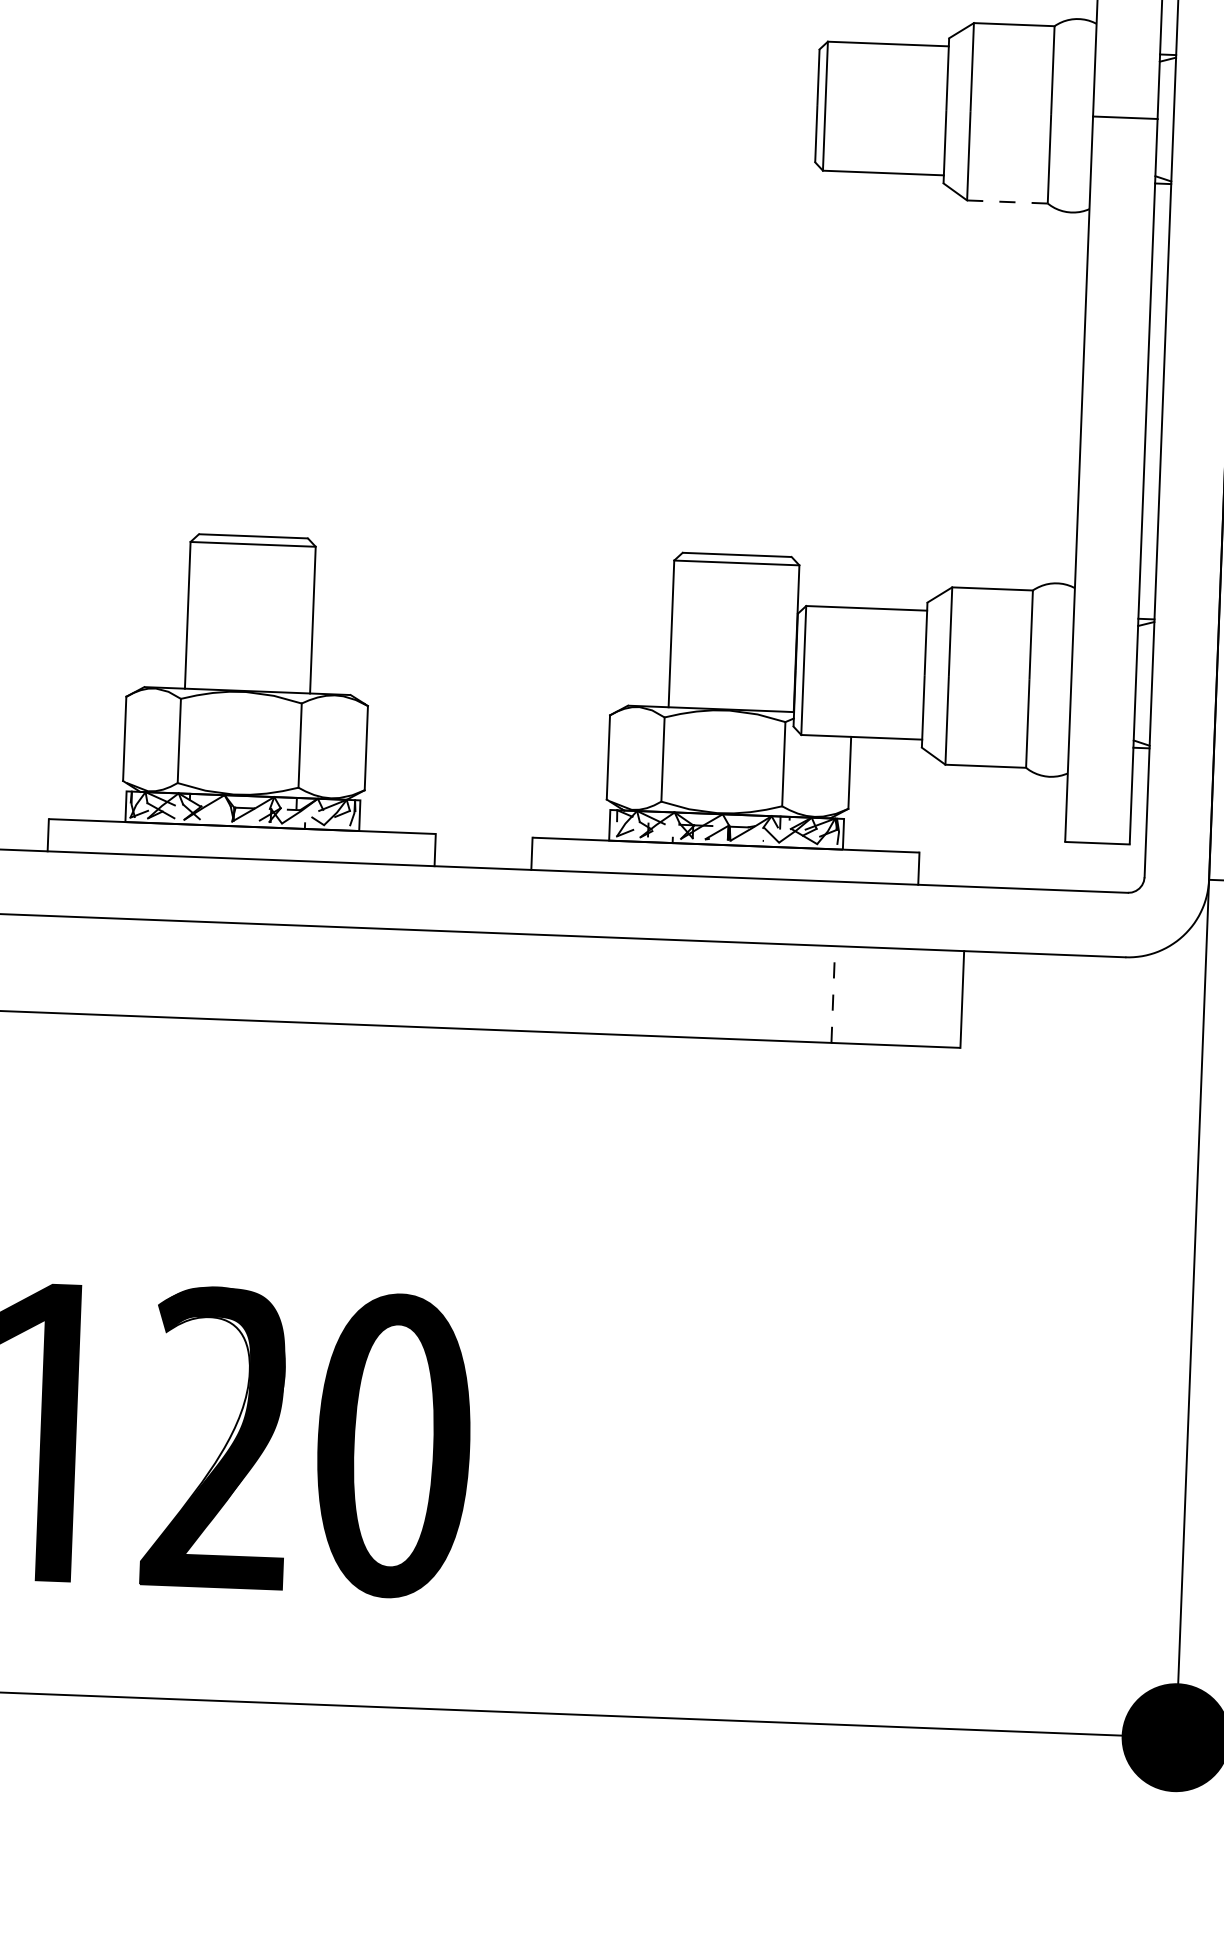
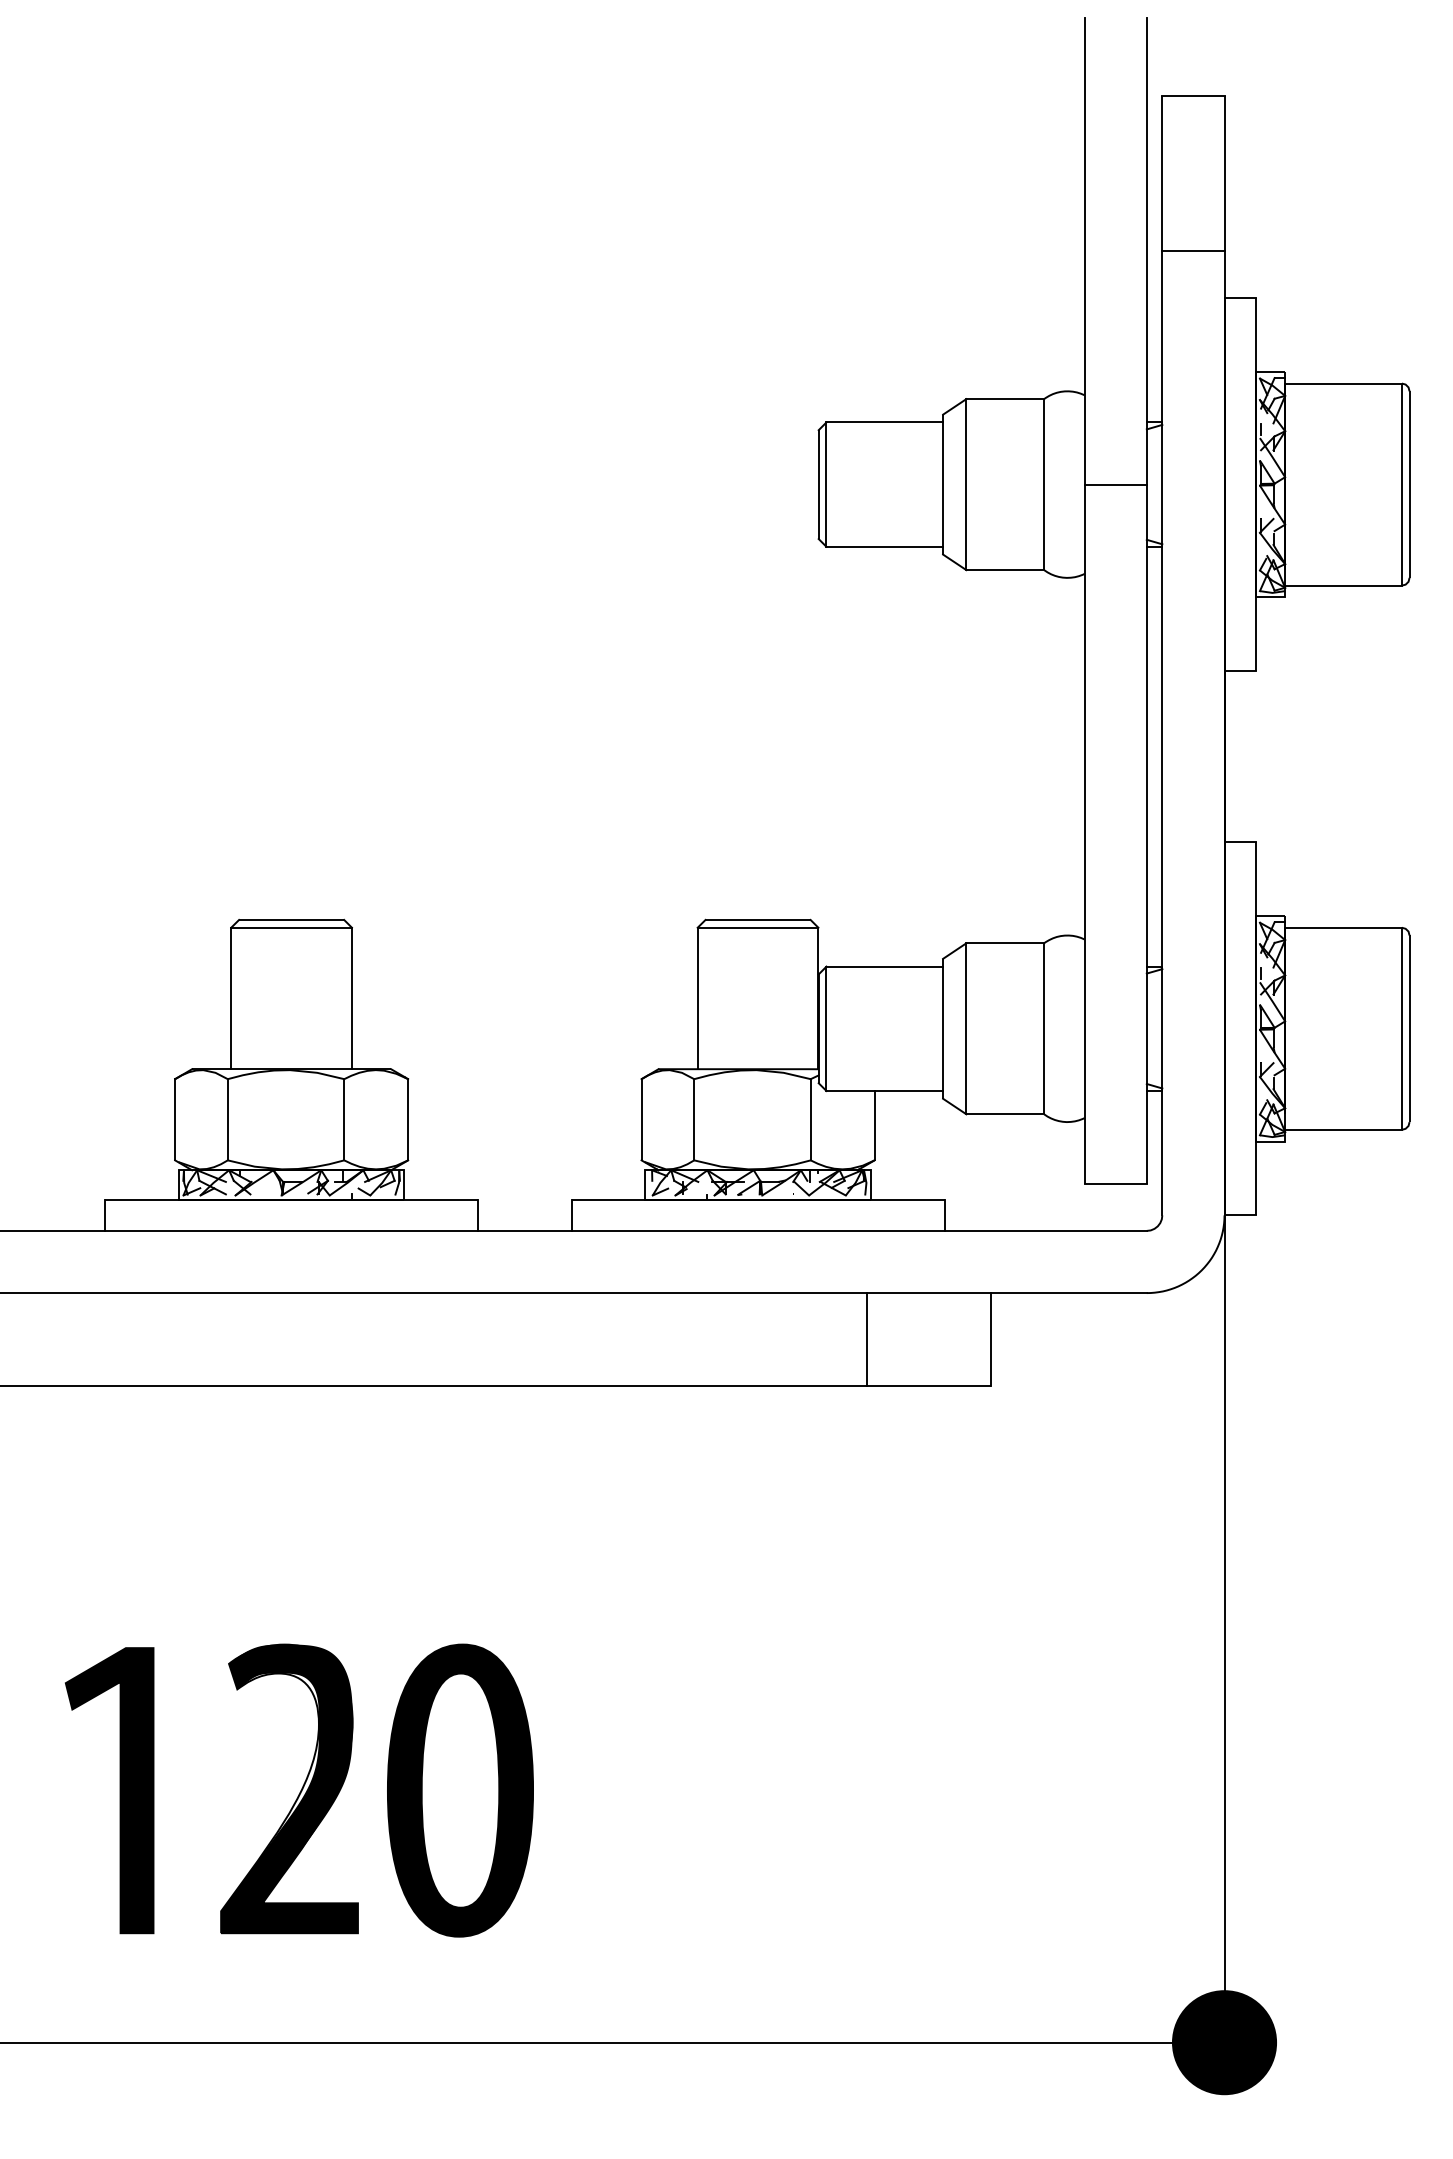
line: (1007, 202) -> (1005, 570), dashed -> solid
line: (832, 994) -> (866, 1339), dashed -> solid

